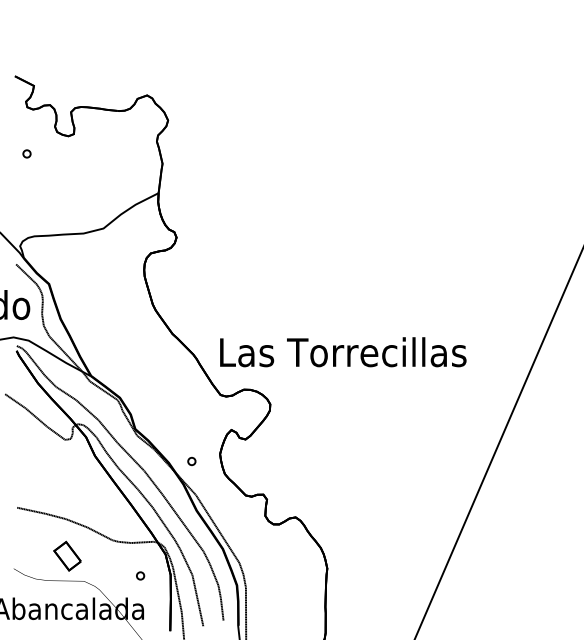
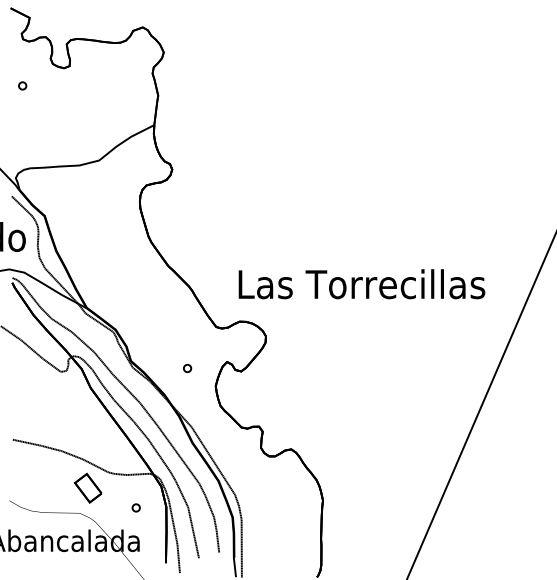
text: (343, 352) -> (362, 284), moved
part: (191, 461) -> (187, 368), moved
part: (67, 555) -> (88, 487), moved

